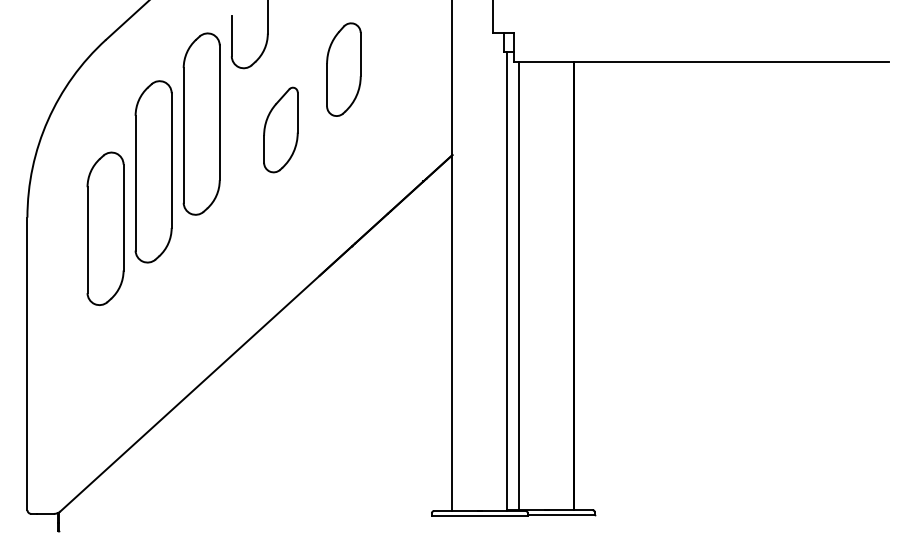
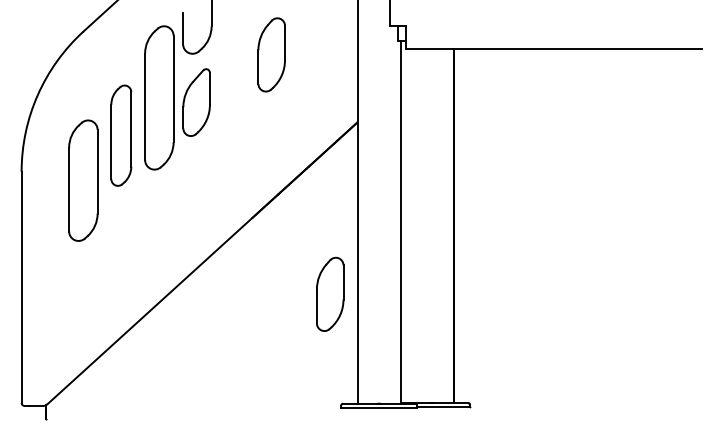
part: (280, 129) -> (196, 102), moved
part: (153, 171) -> (121, 135), size x0.7
line: (519, 285) -> (410, 225), removed
part: (417, 372) -> (329, 294), added

